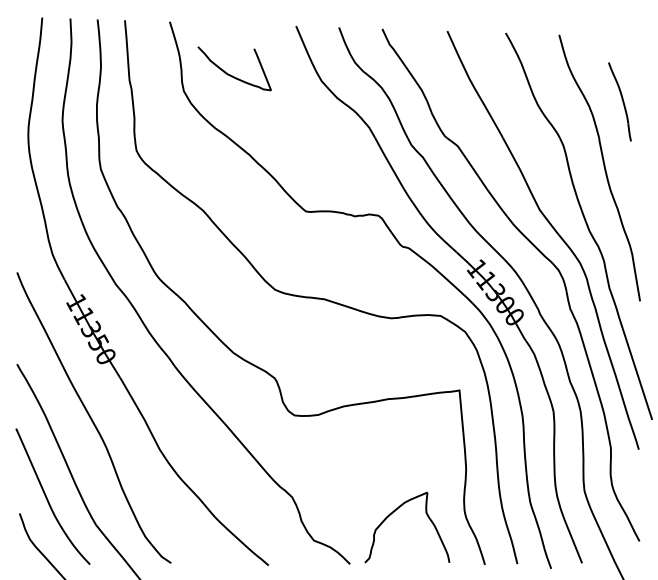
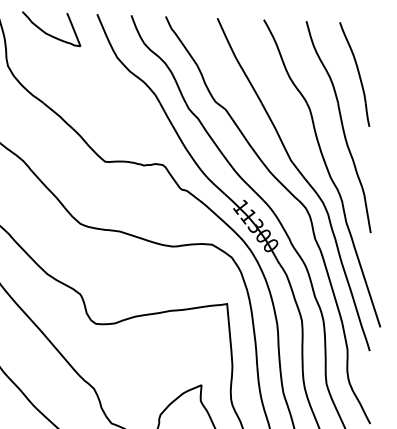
curve: (230, 74) -> (48, 33), moved
part: (619, 101) -> (354, 74), size x1.67

